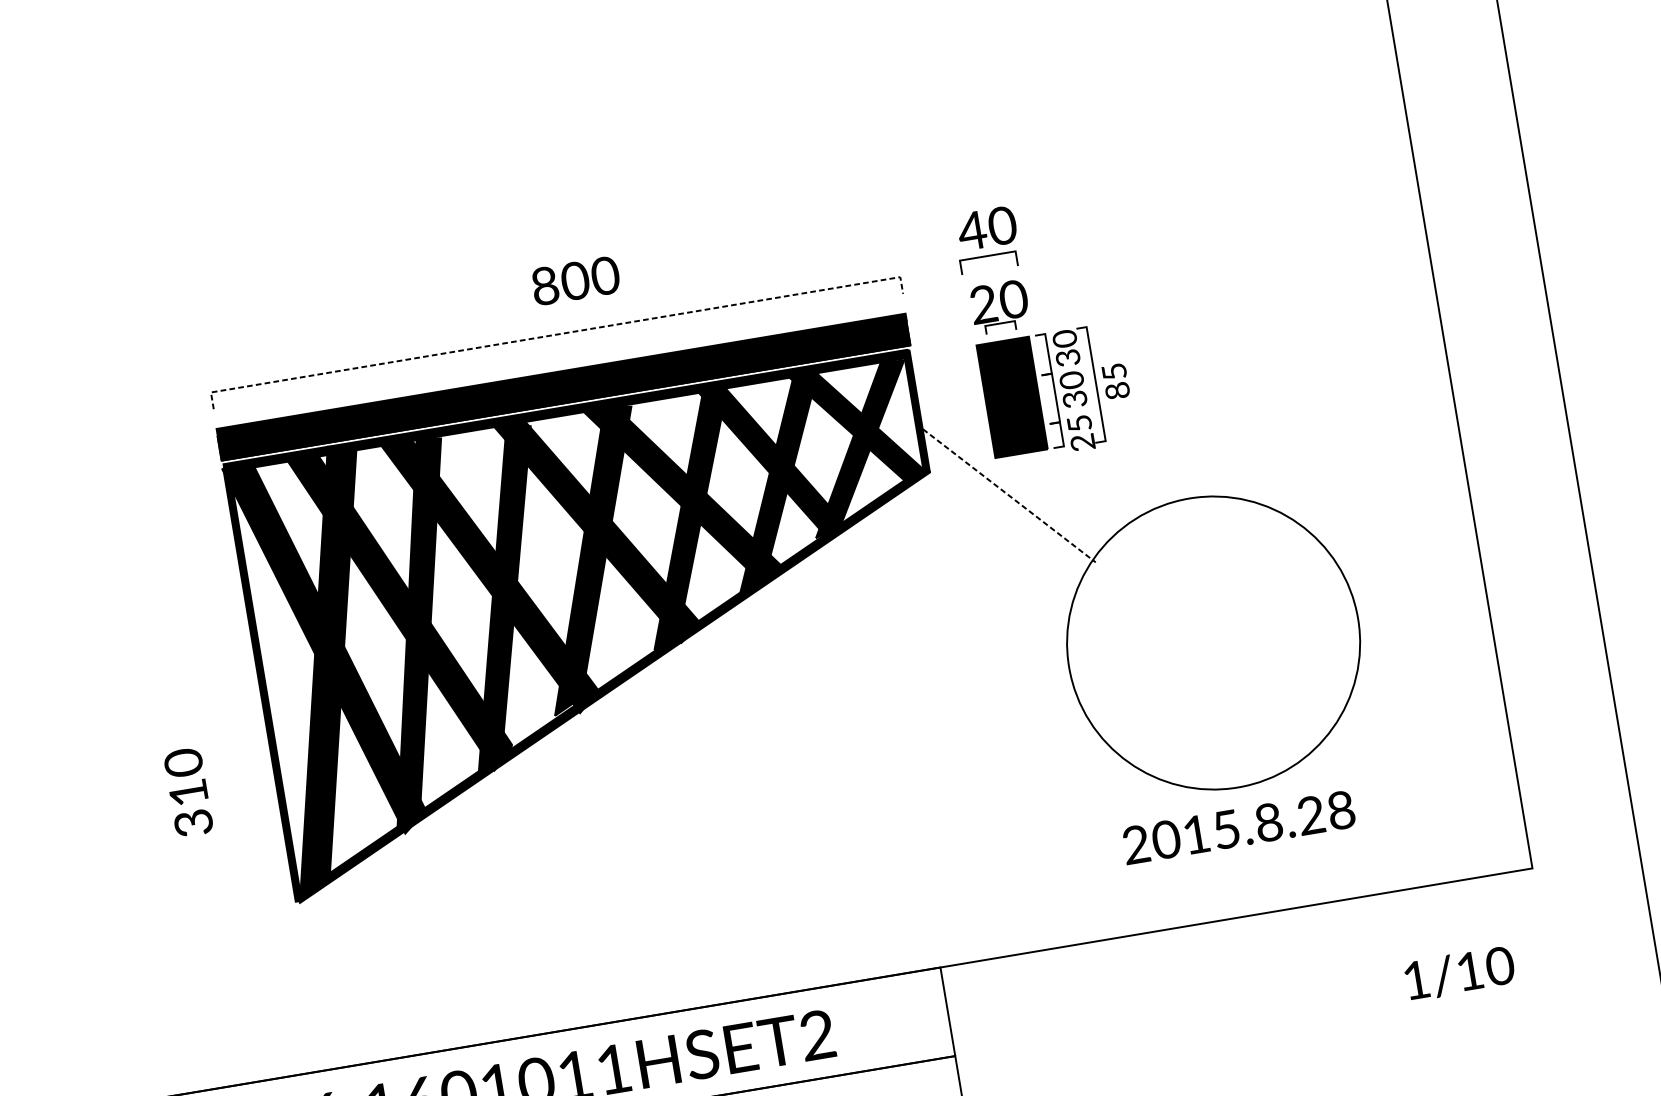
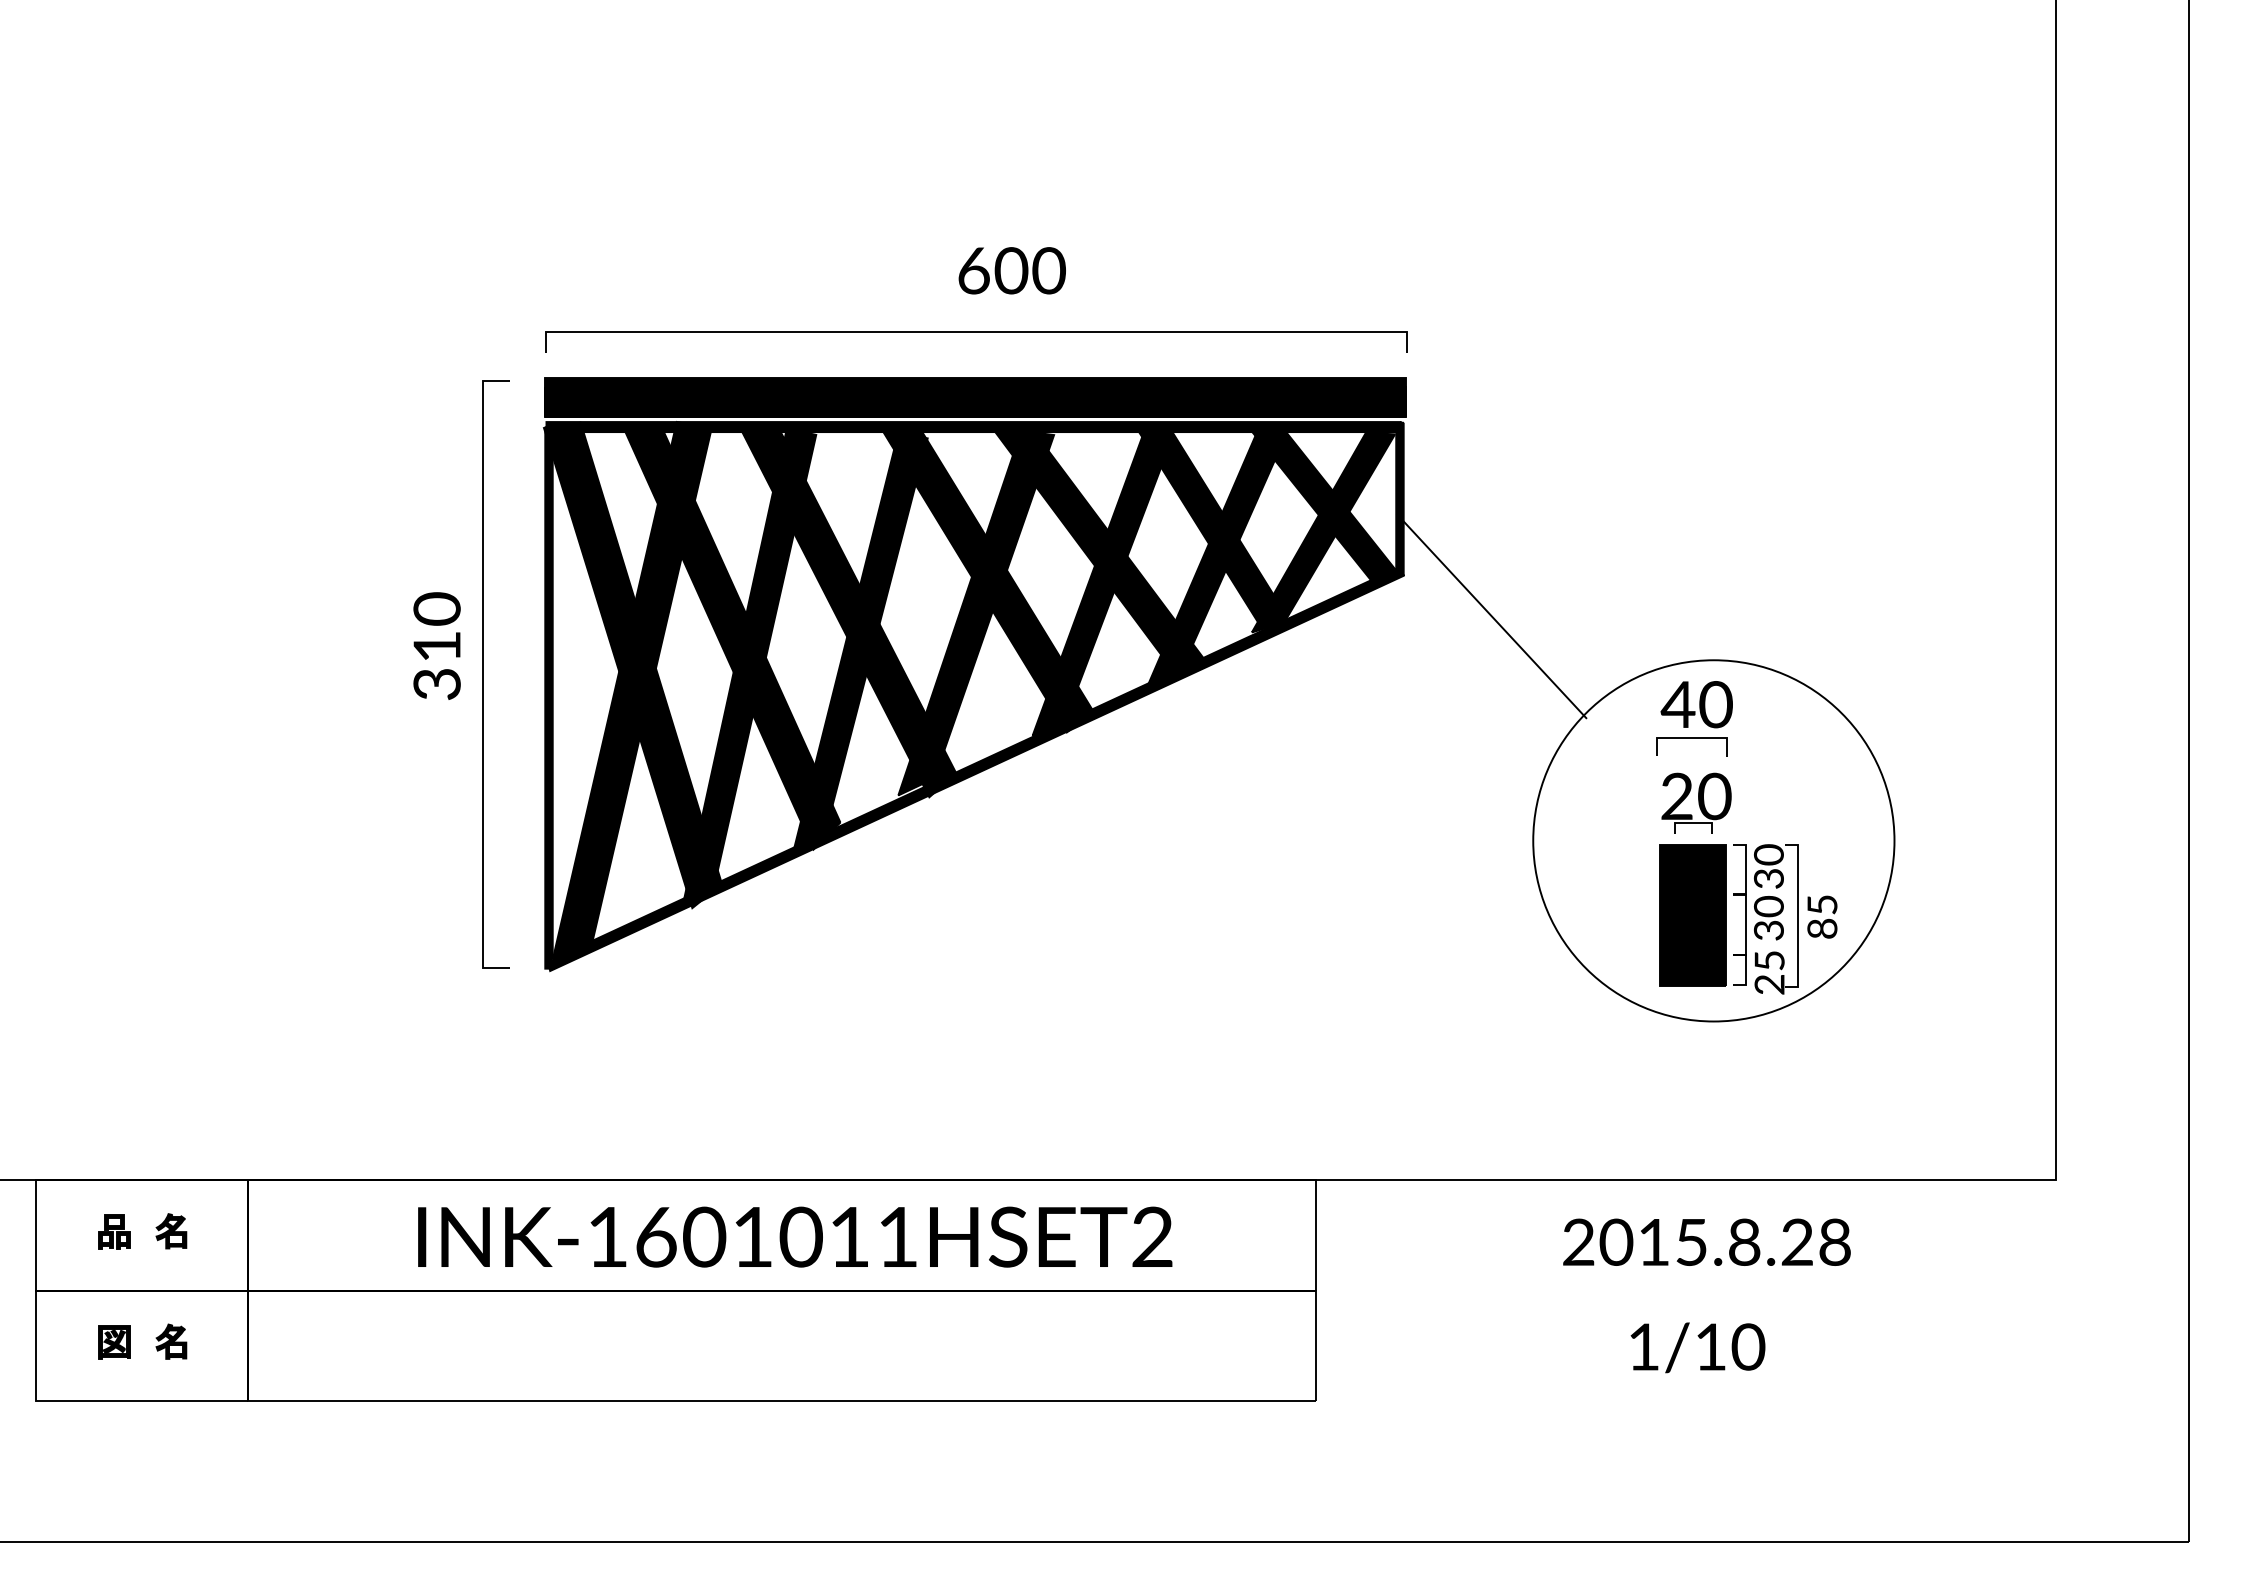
text: (544, 285) -> (973, 270), 800 -> 600
part: (1045, 333) -> (1746, 844), moved
line: (555, 335) -> (976, 332), dashed -> solid
line: (1005, 493) -> (1491, 616), dashed -> solid
line: (206, 674) -> (483, 674), added
text: (187, 792) -> (436, 645), moved
text: (1238, 826) -> (1706, 1241), moved
text: (1459, 973) -> (1697, 1347), moved

